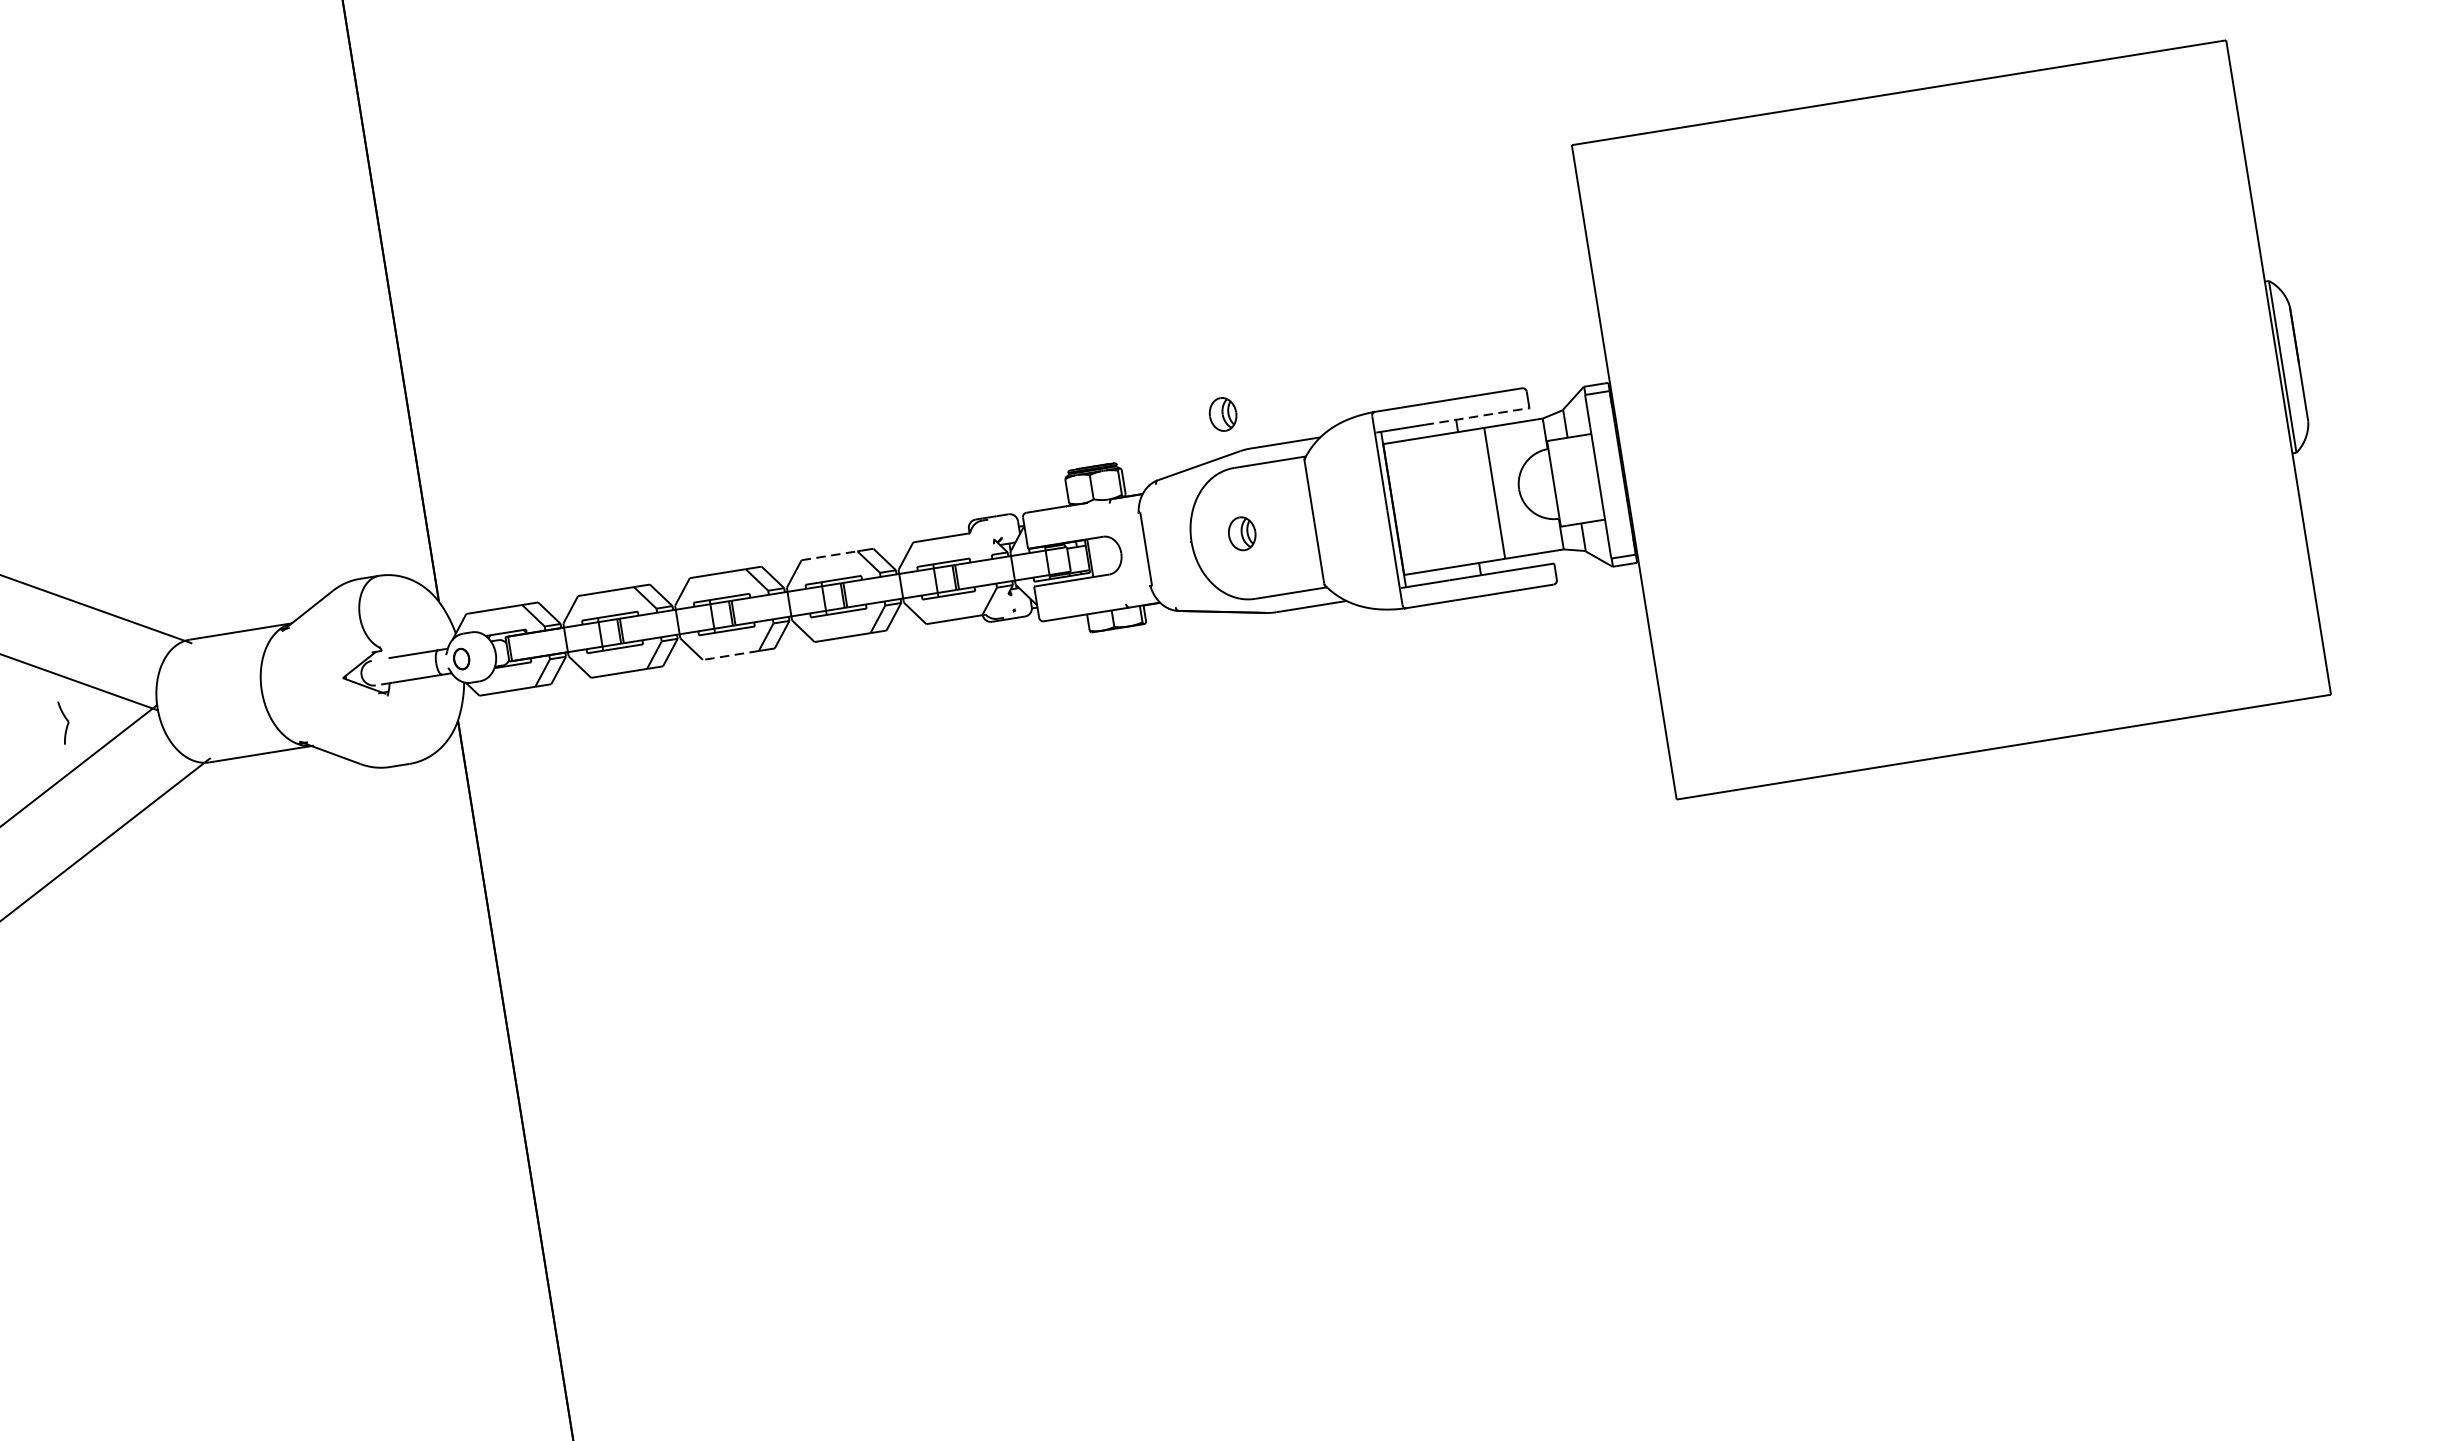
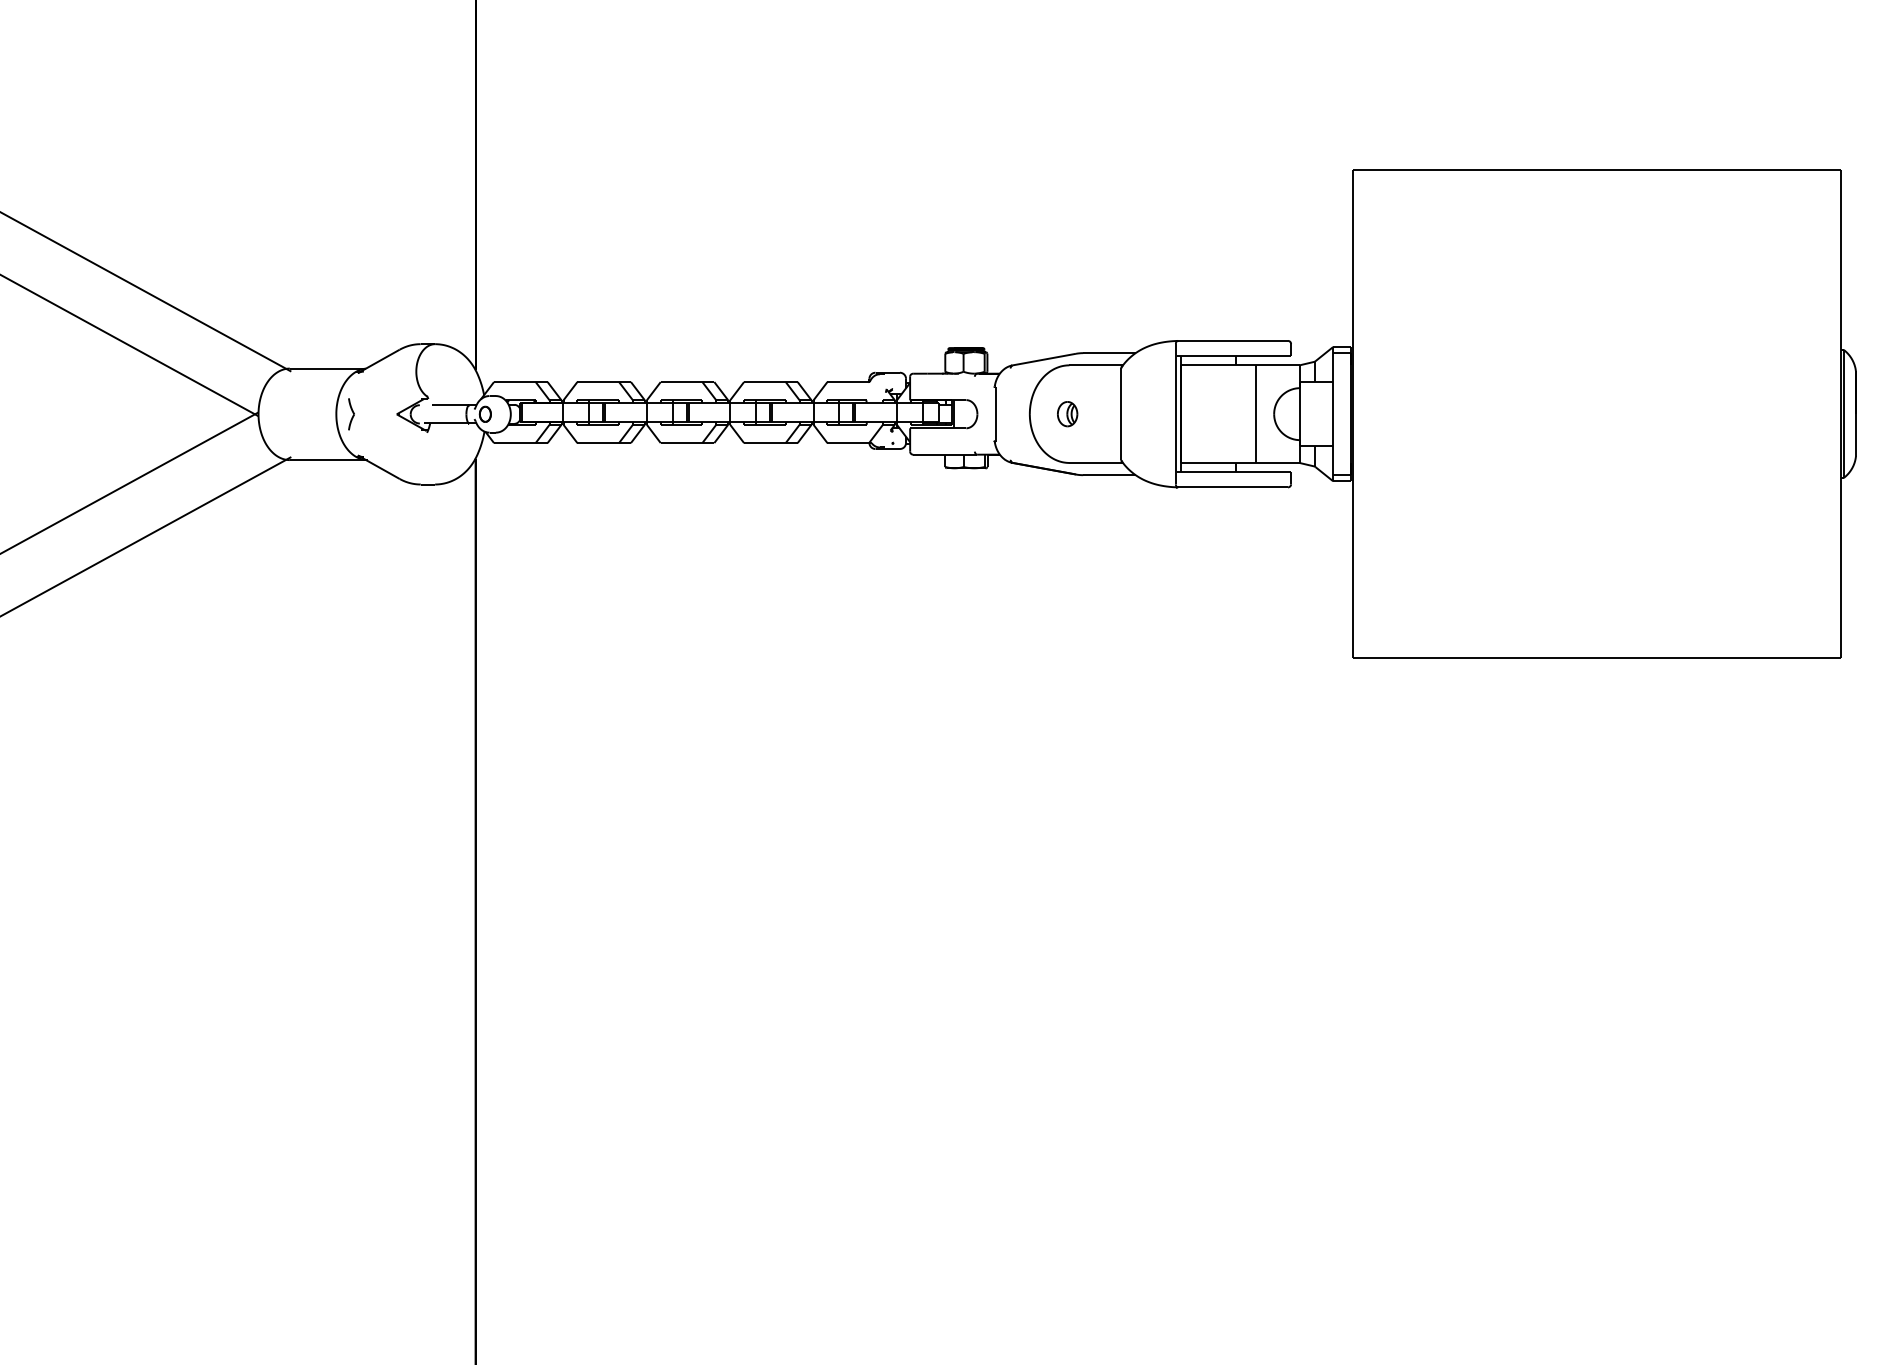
part: (1223, 414) -> (1067, 325), removed
line: (1477, 416) -> (1252, 356), dashed -> solid
line: (829, 556) -> (764, 382), dashed -> solid
line: (730, 656) -> (681, 443), dashed -> solid
part: (65, 722) -> (351, 414), moved

